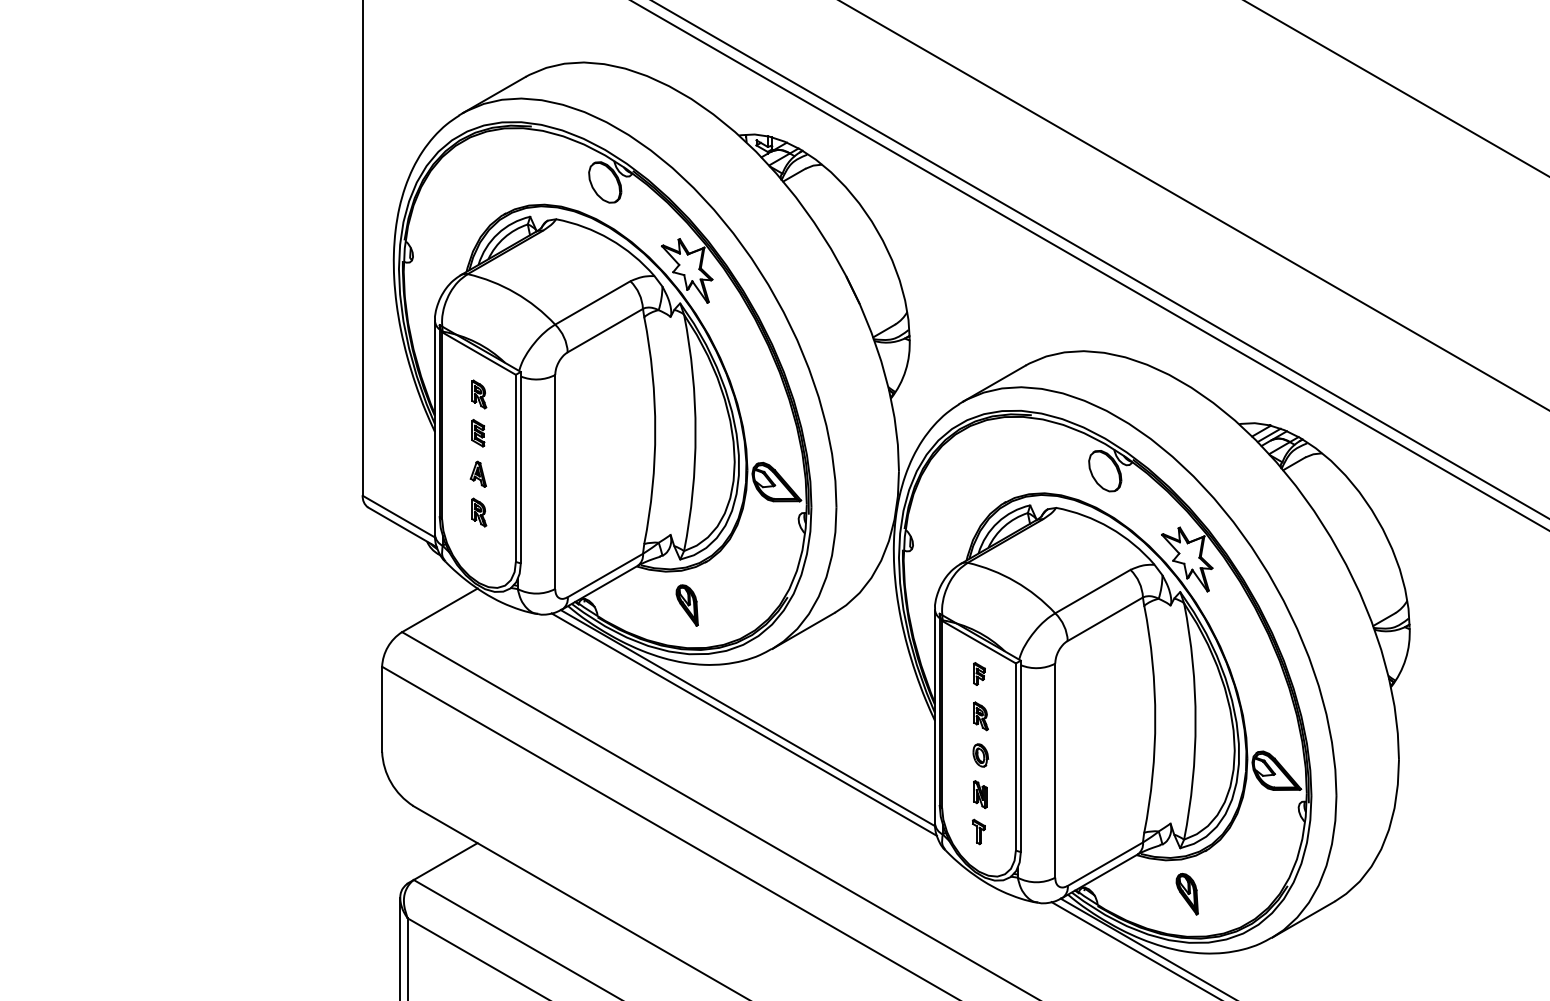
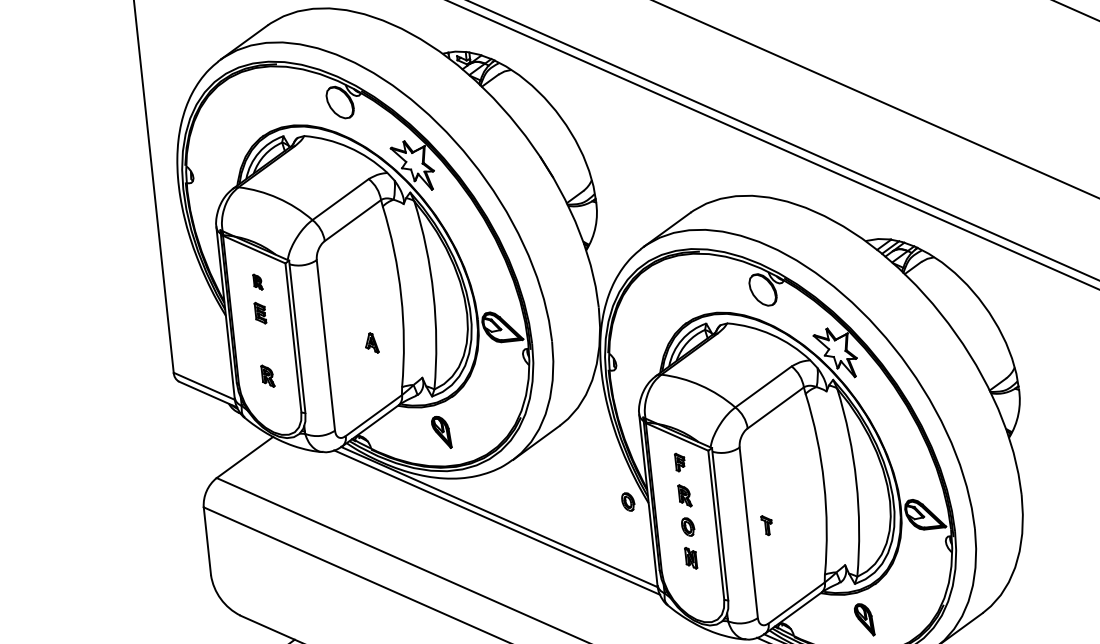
part: (479, 394) -> (258, 282), size x0.7
part: (477, 473) -> (370, 342), moved
part: (909, 716) -> (628, 502), added
part: (978, 831) -> (766, 525), moved

